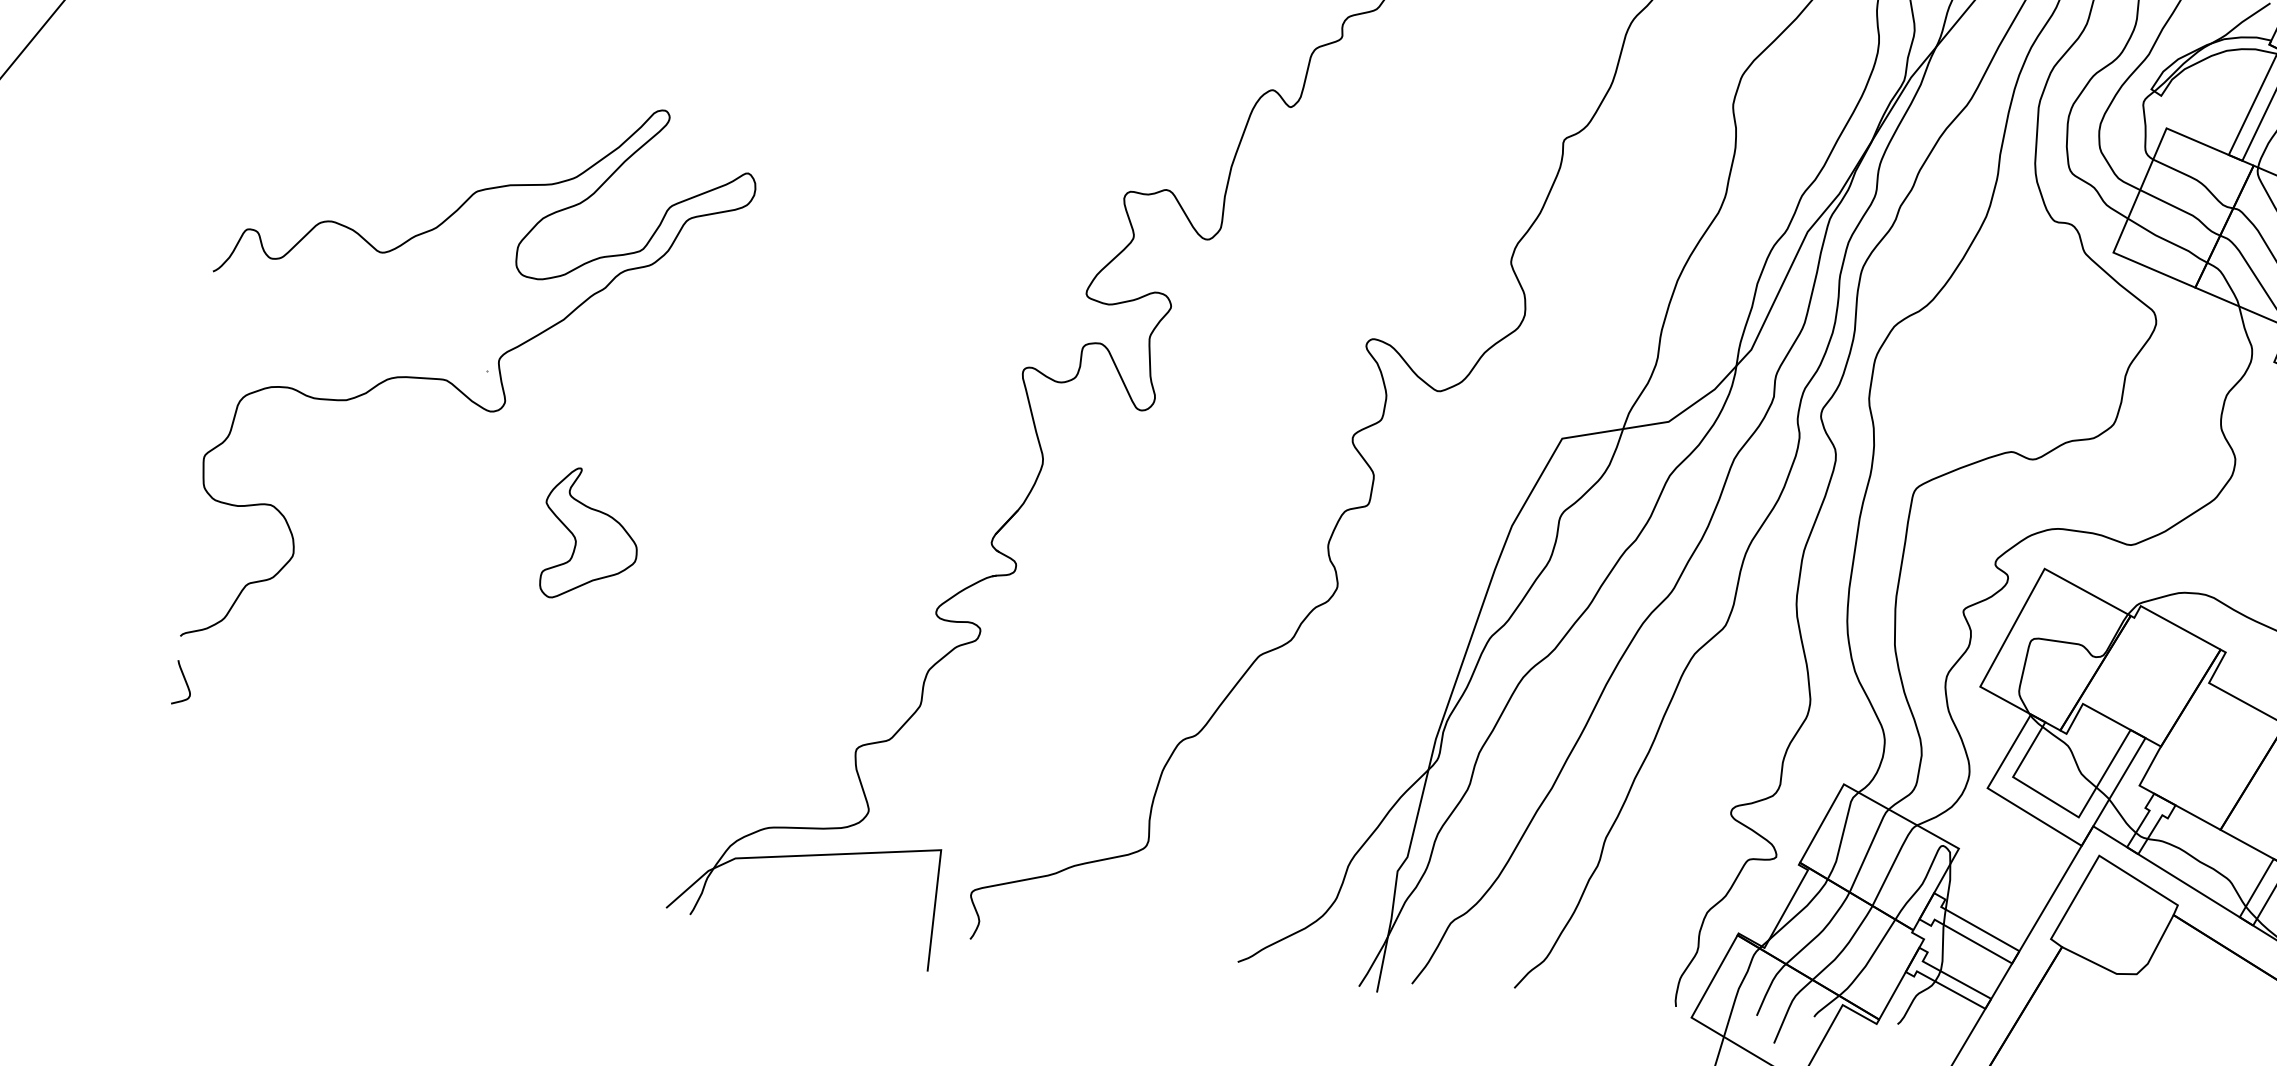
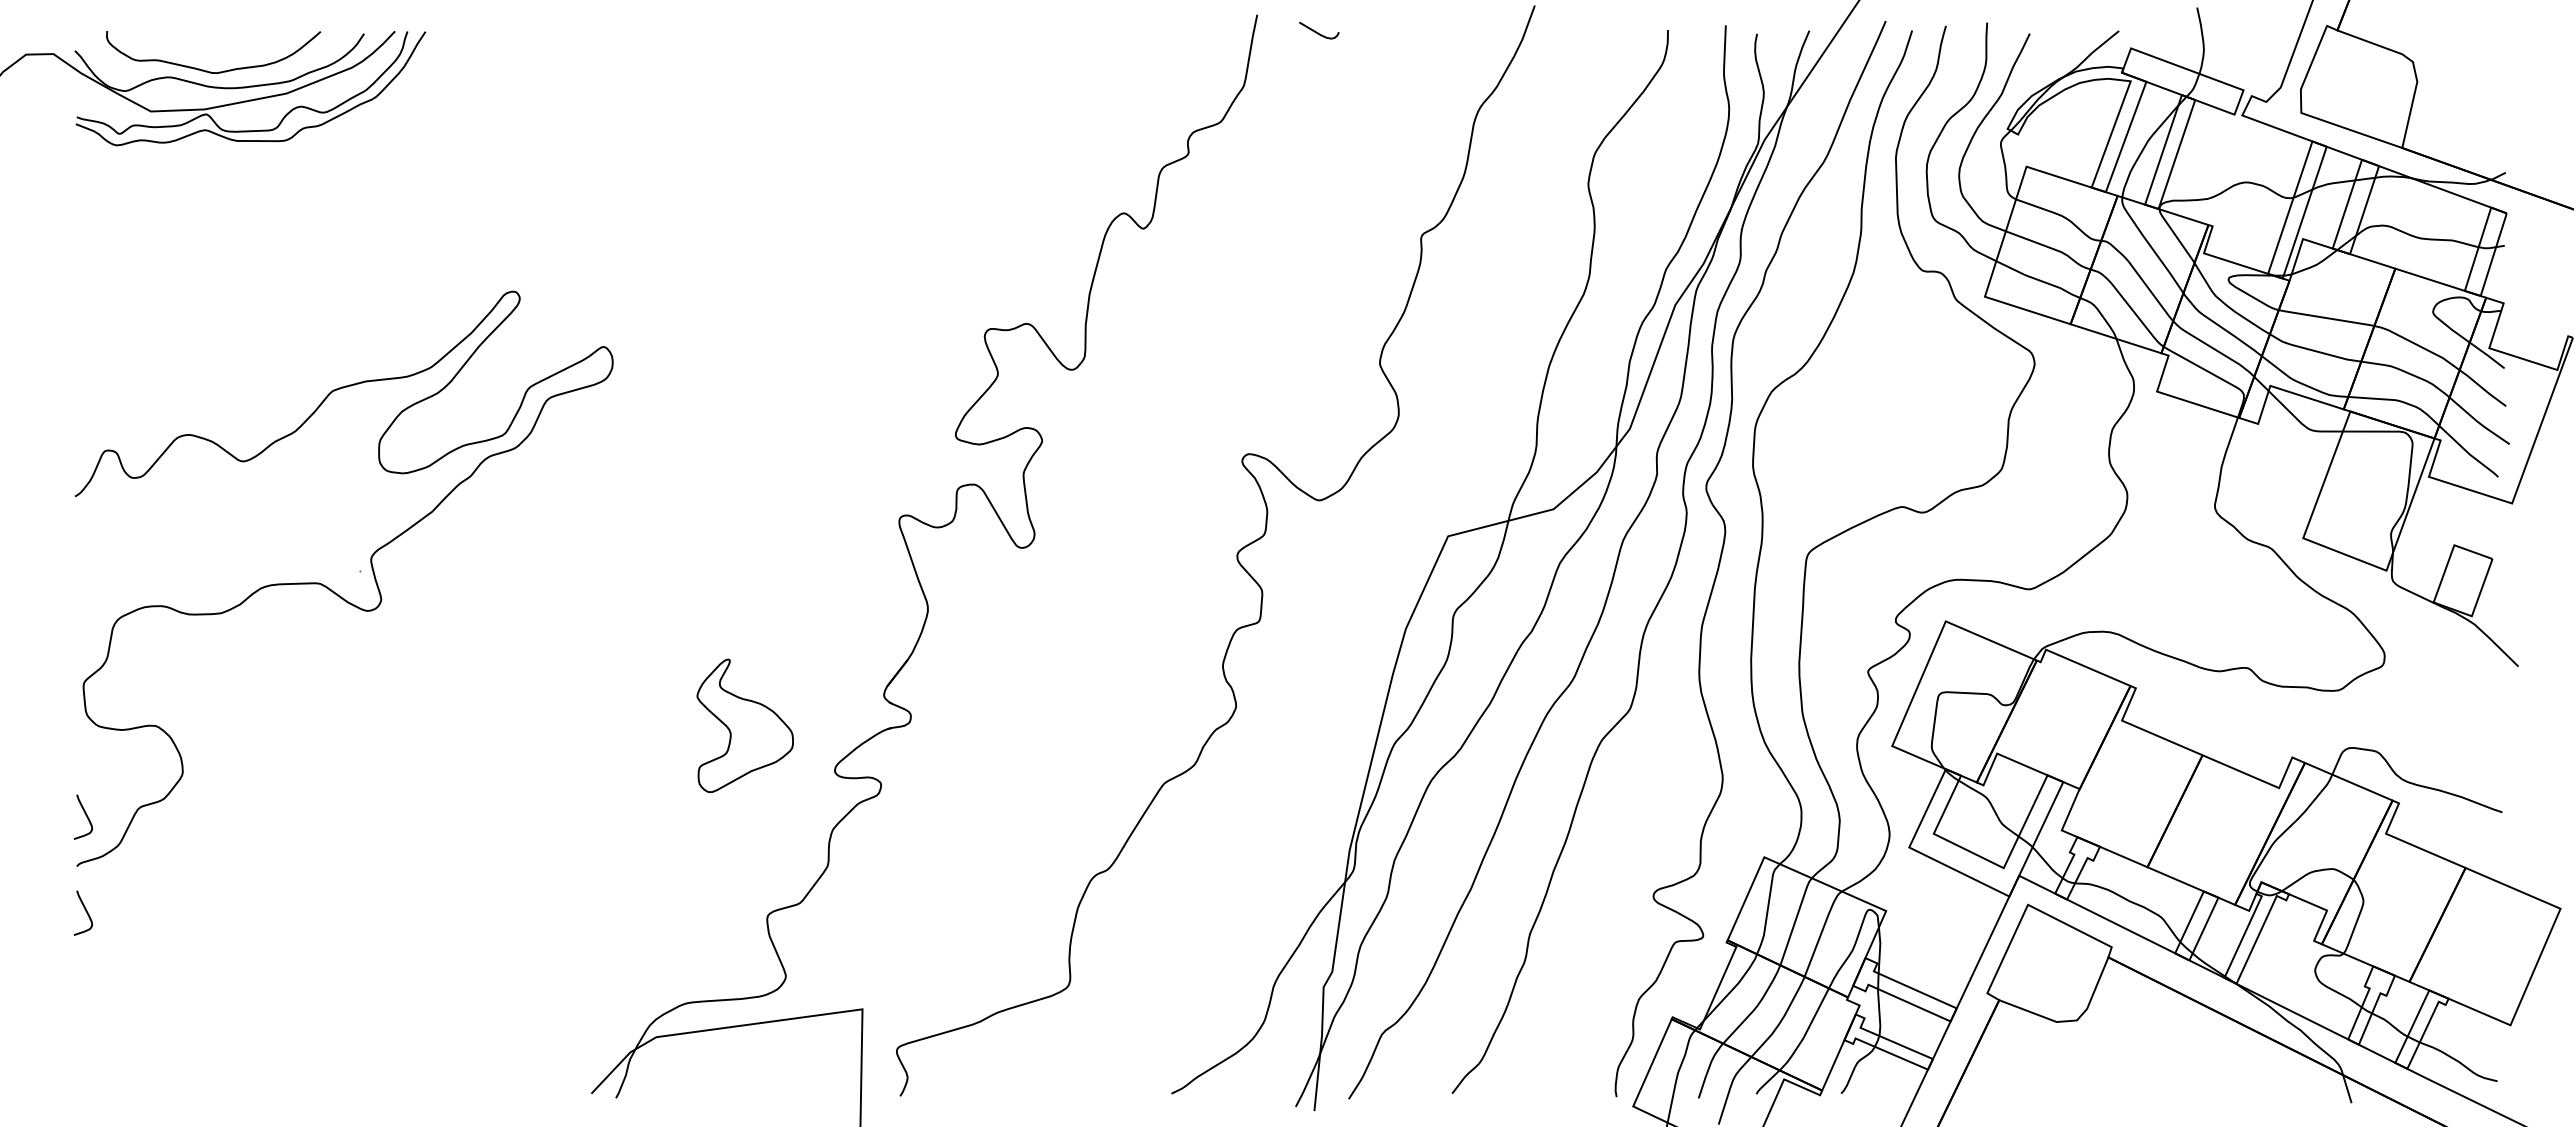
part: (590, 534) -> (744, 725), moved
curve: (193, 586) -> (85, 815), added

